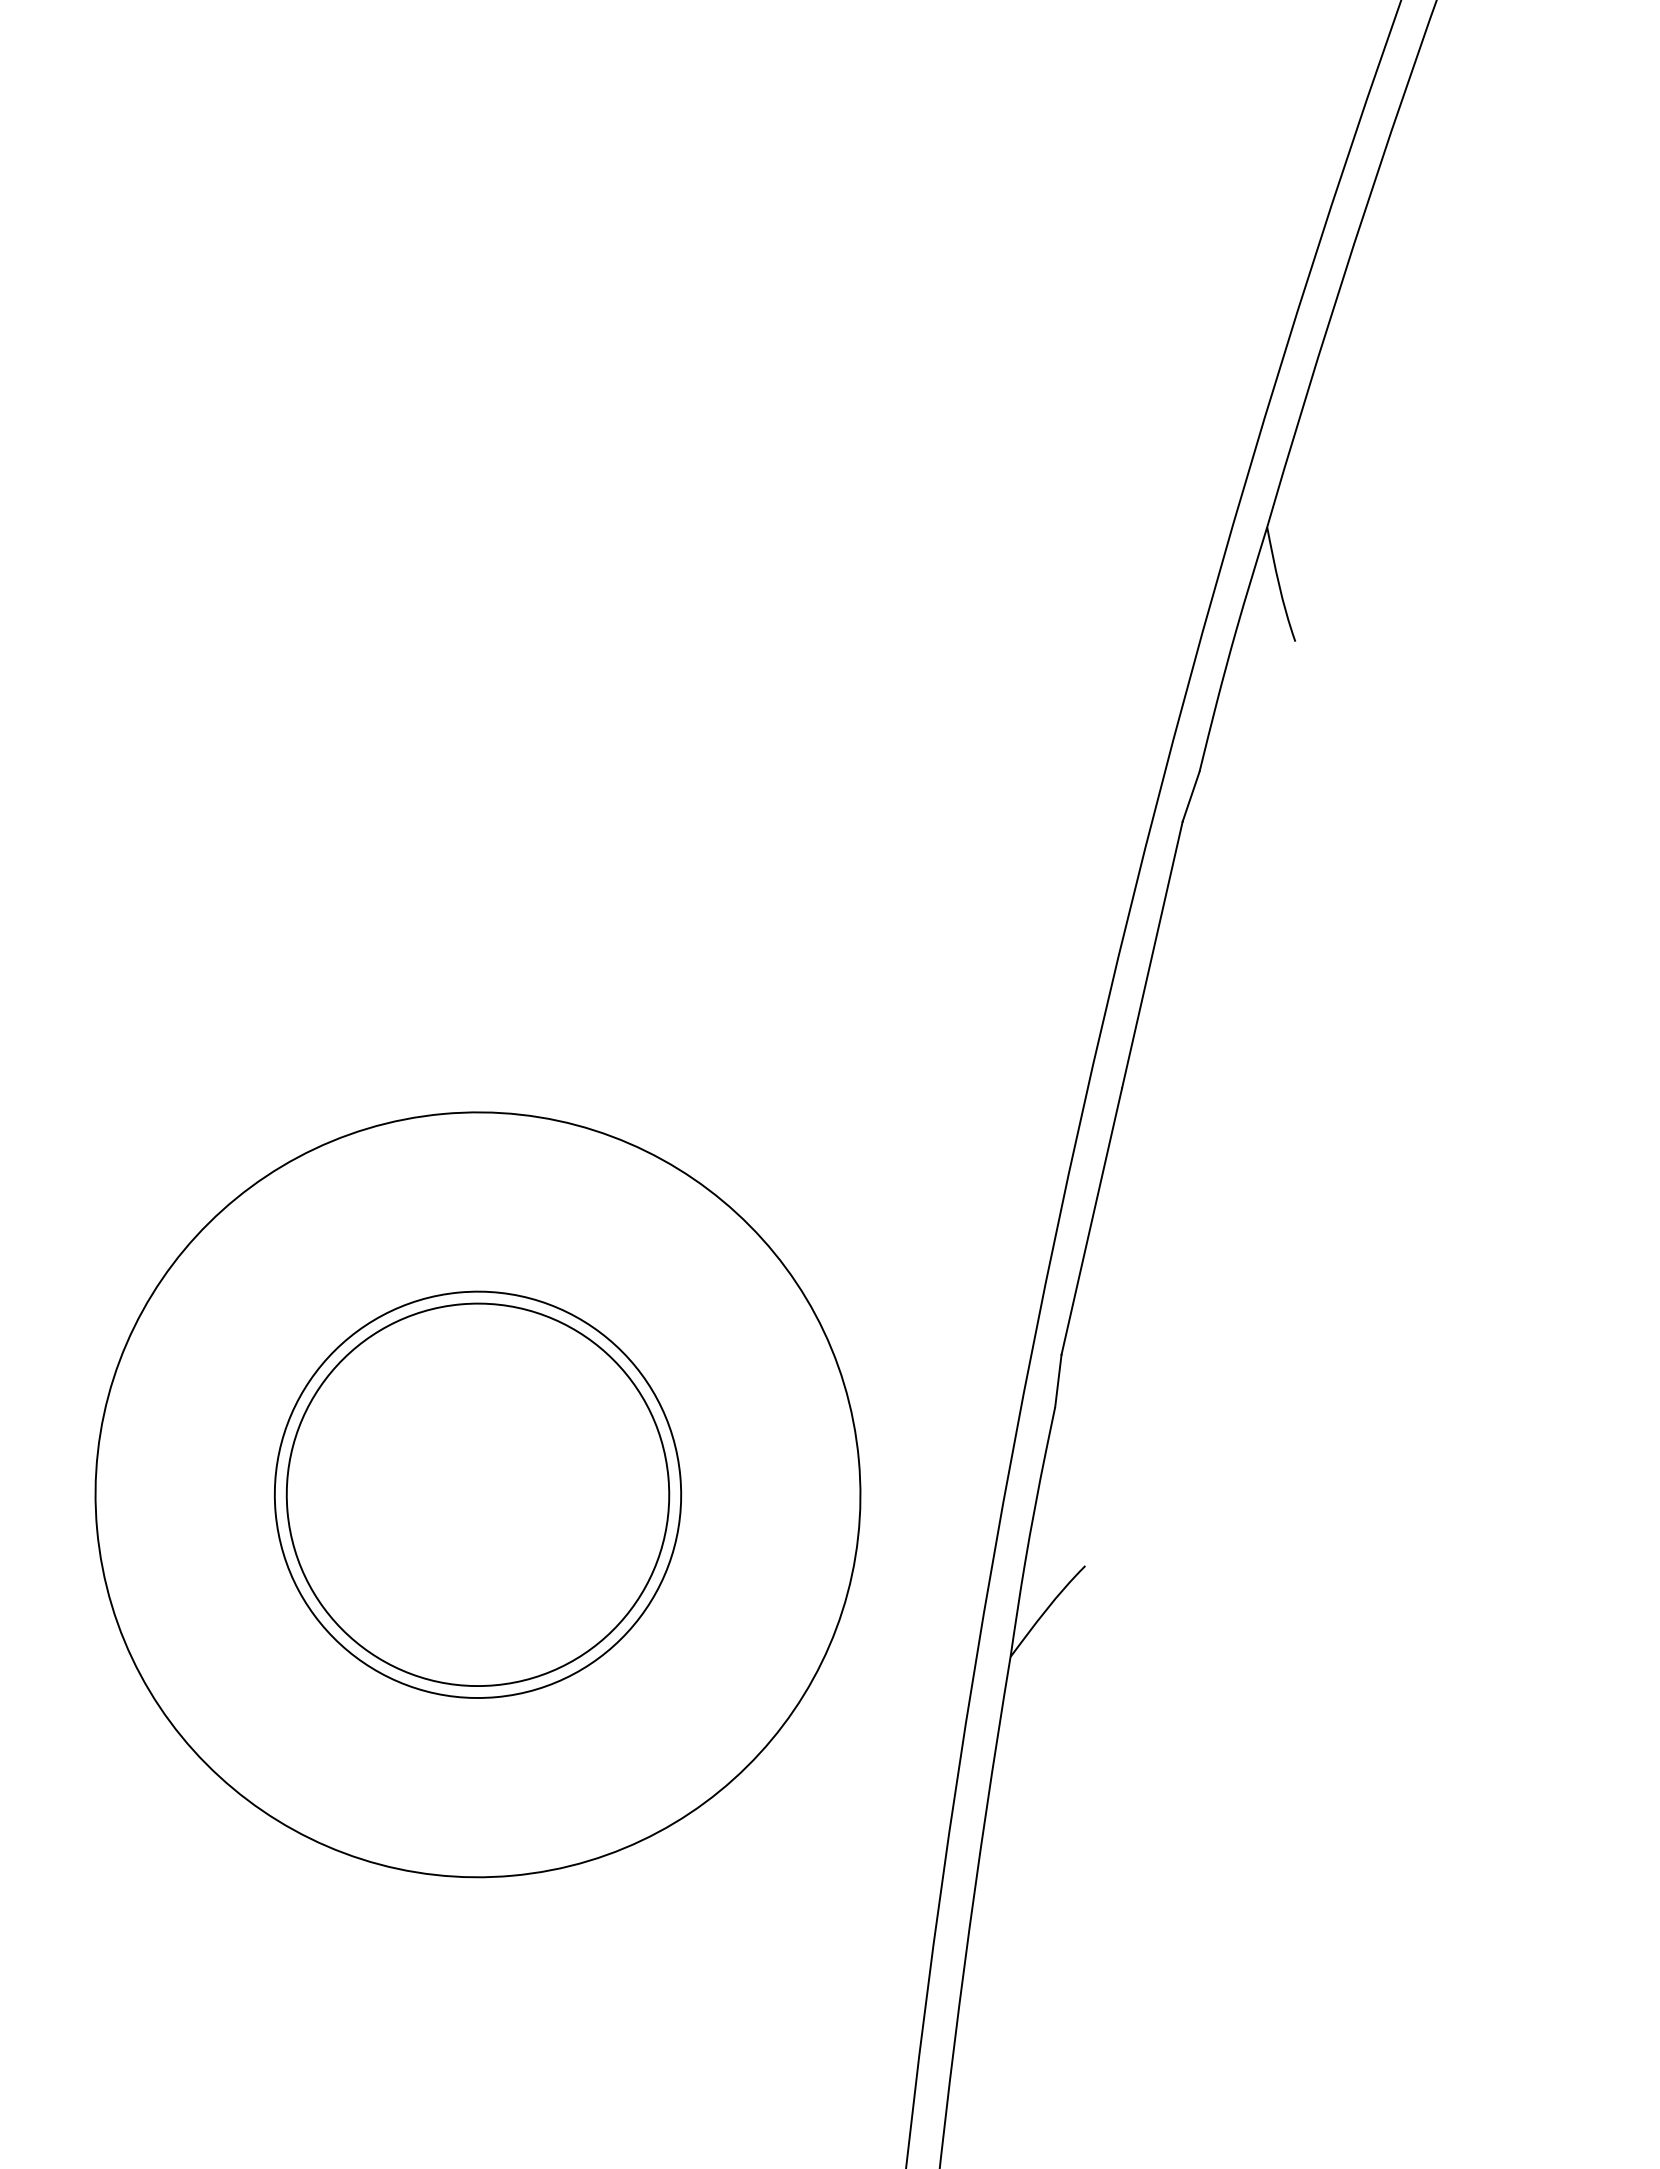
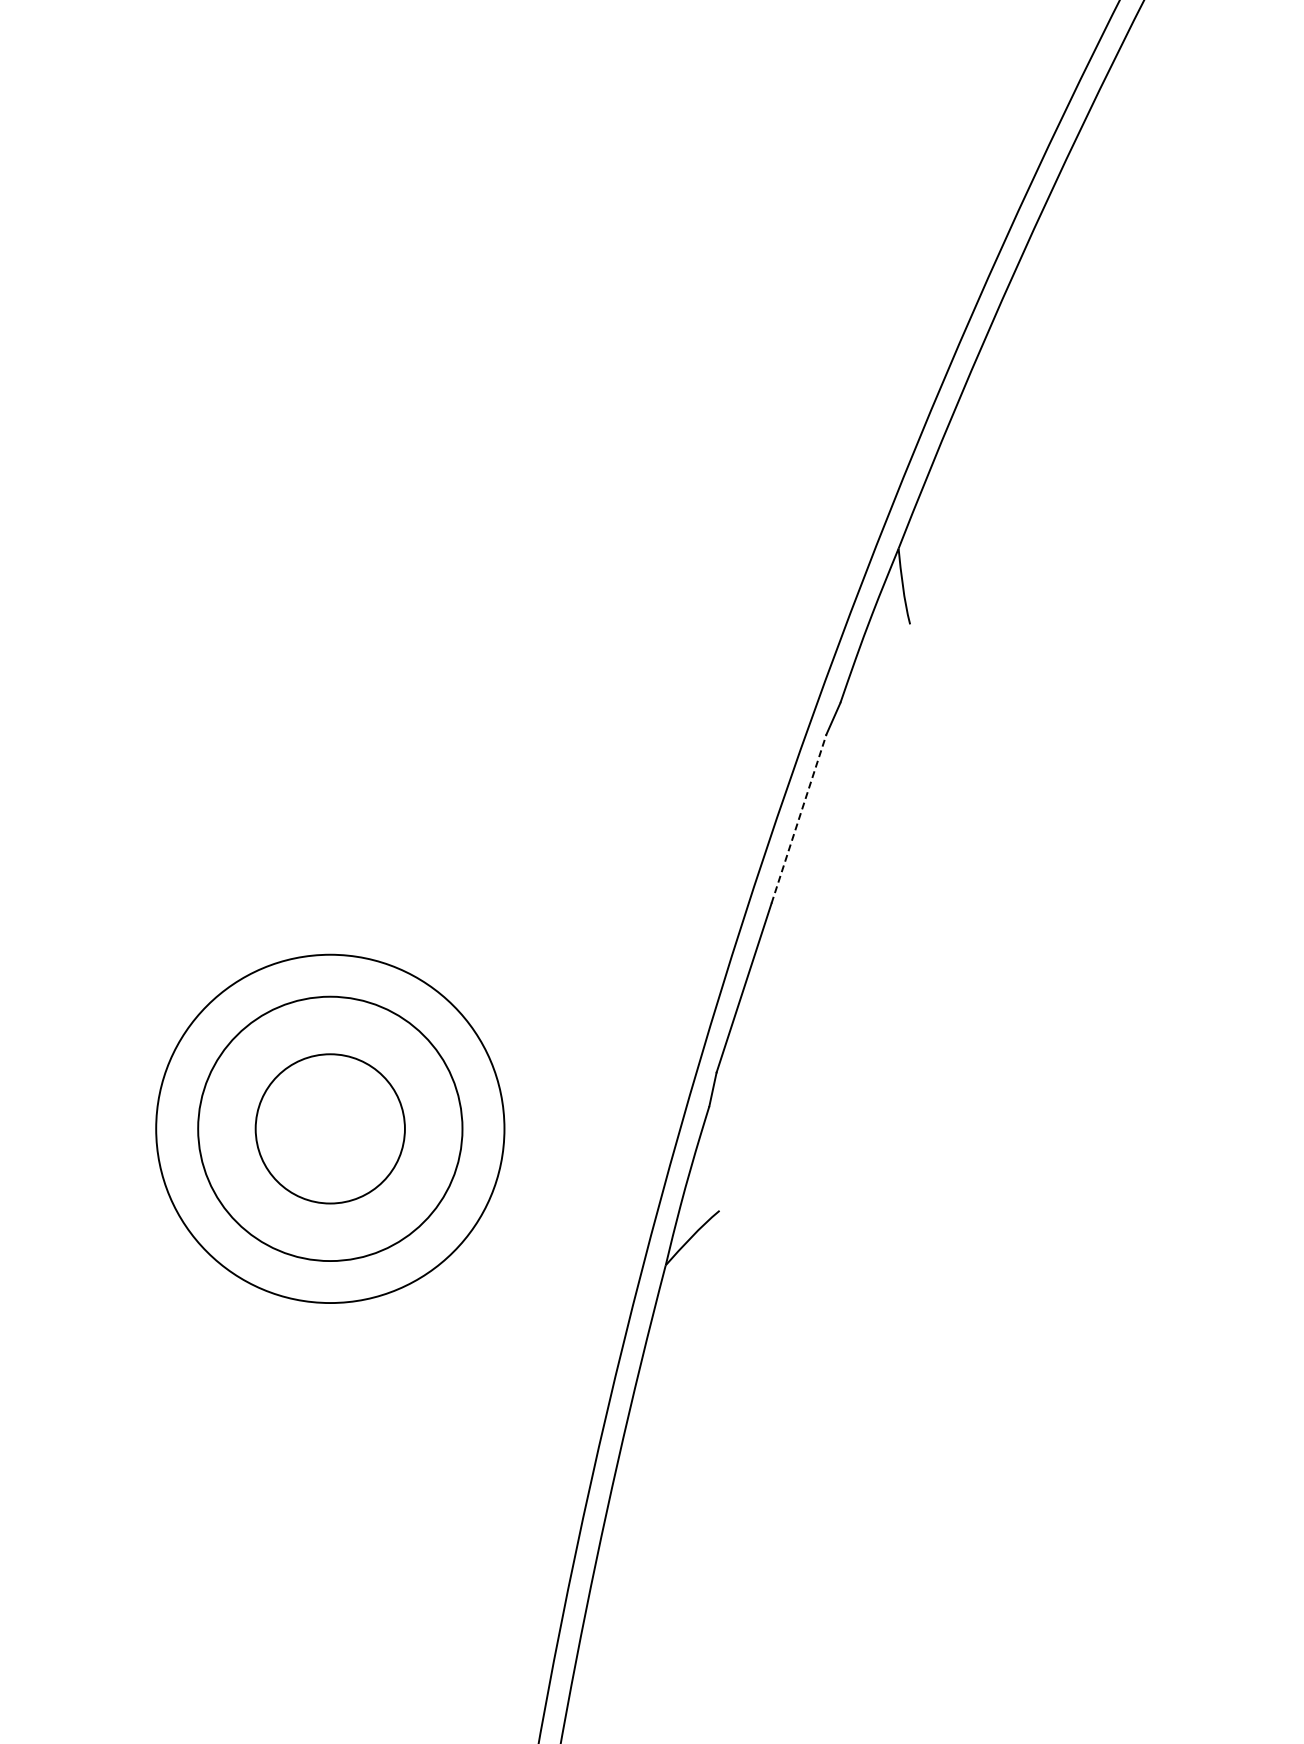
line: (1153, 954) -> (799, 818), solid -> dashed
circle: (476, 1494) -> (329, 1128), size x0.6
circle: (478, 1494) -> (330, 1128), size x0.7

